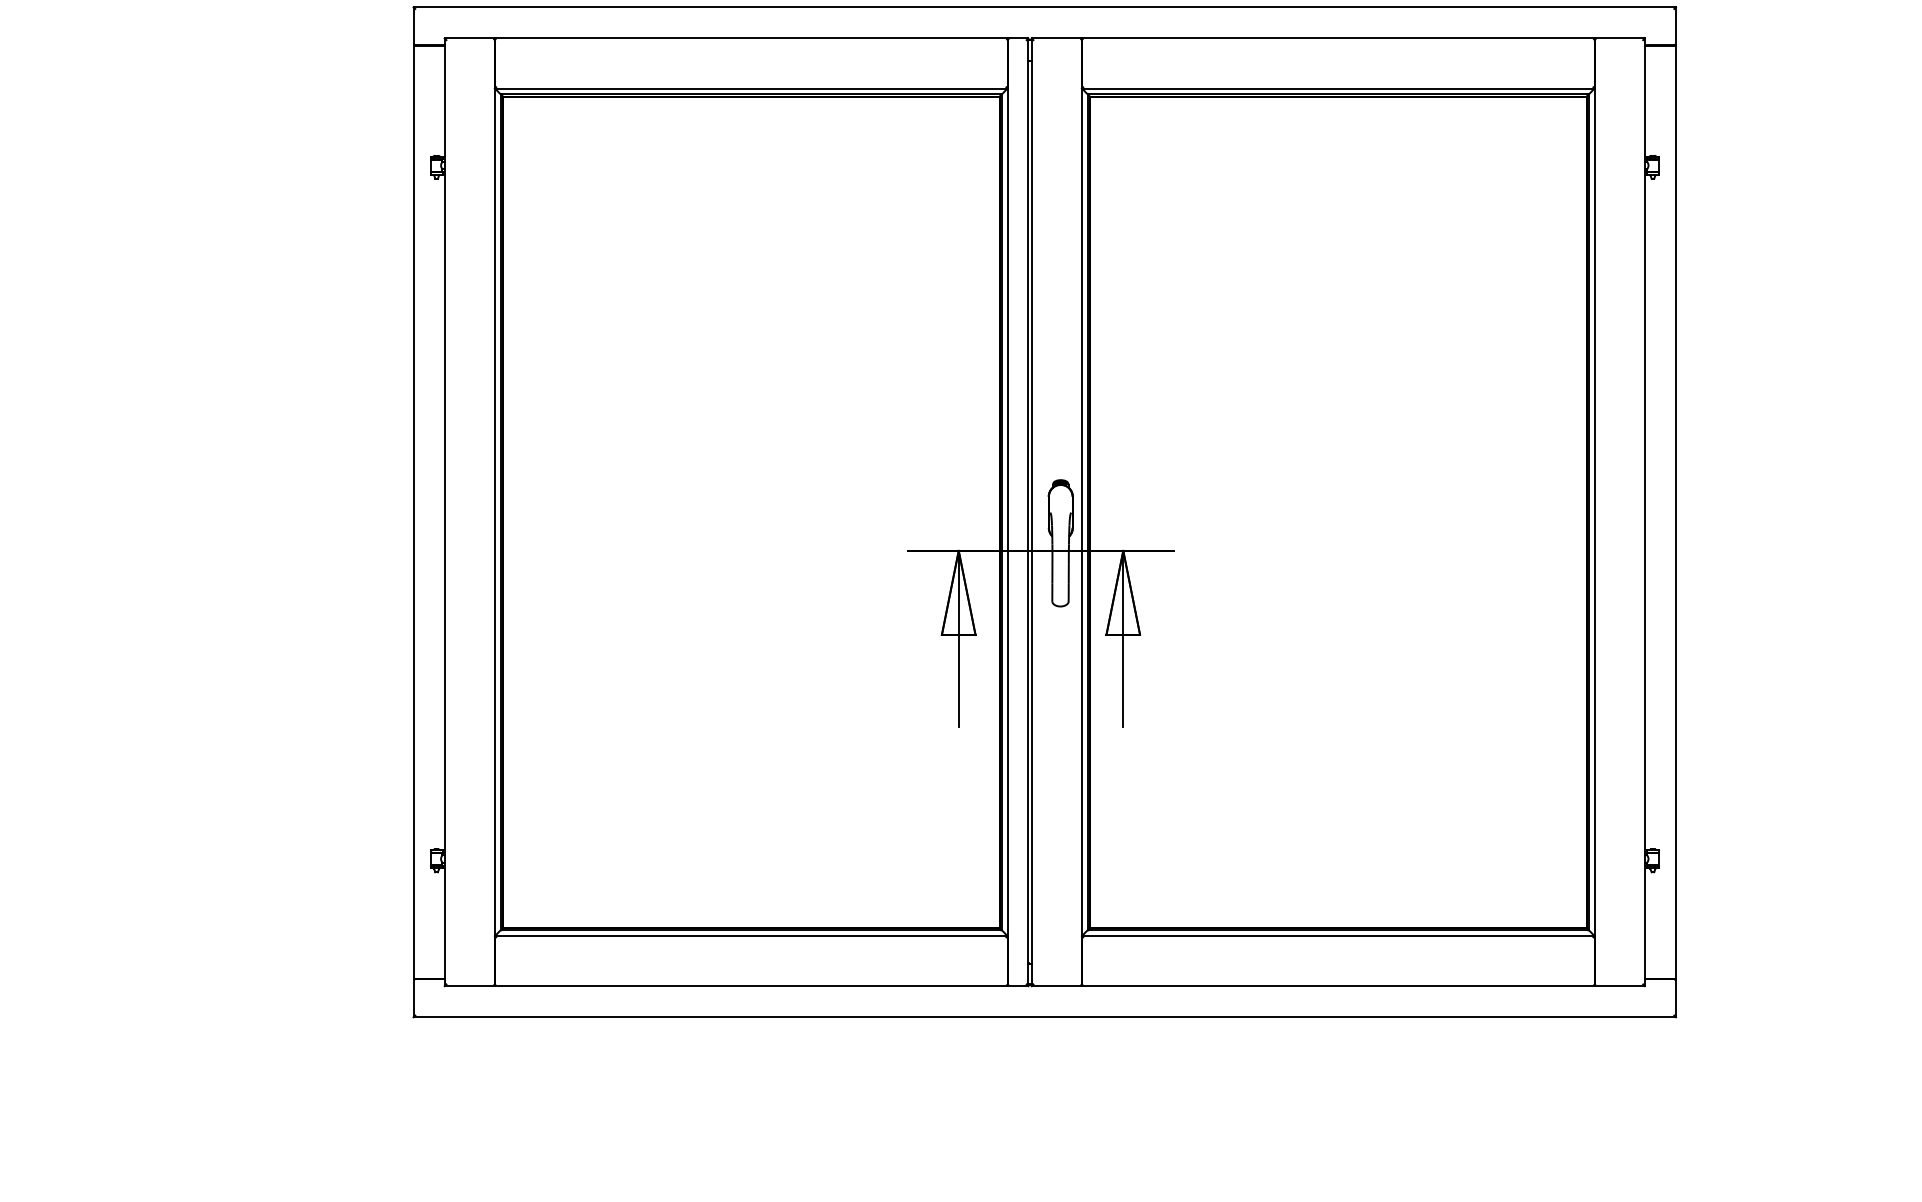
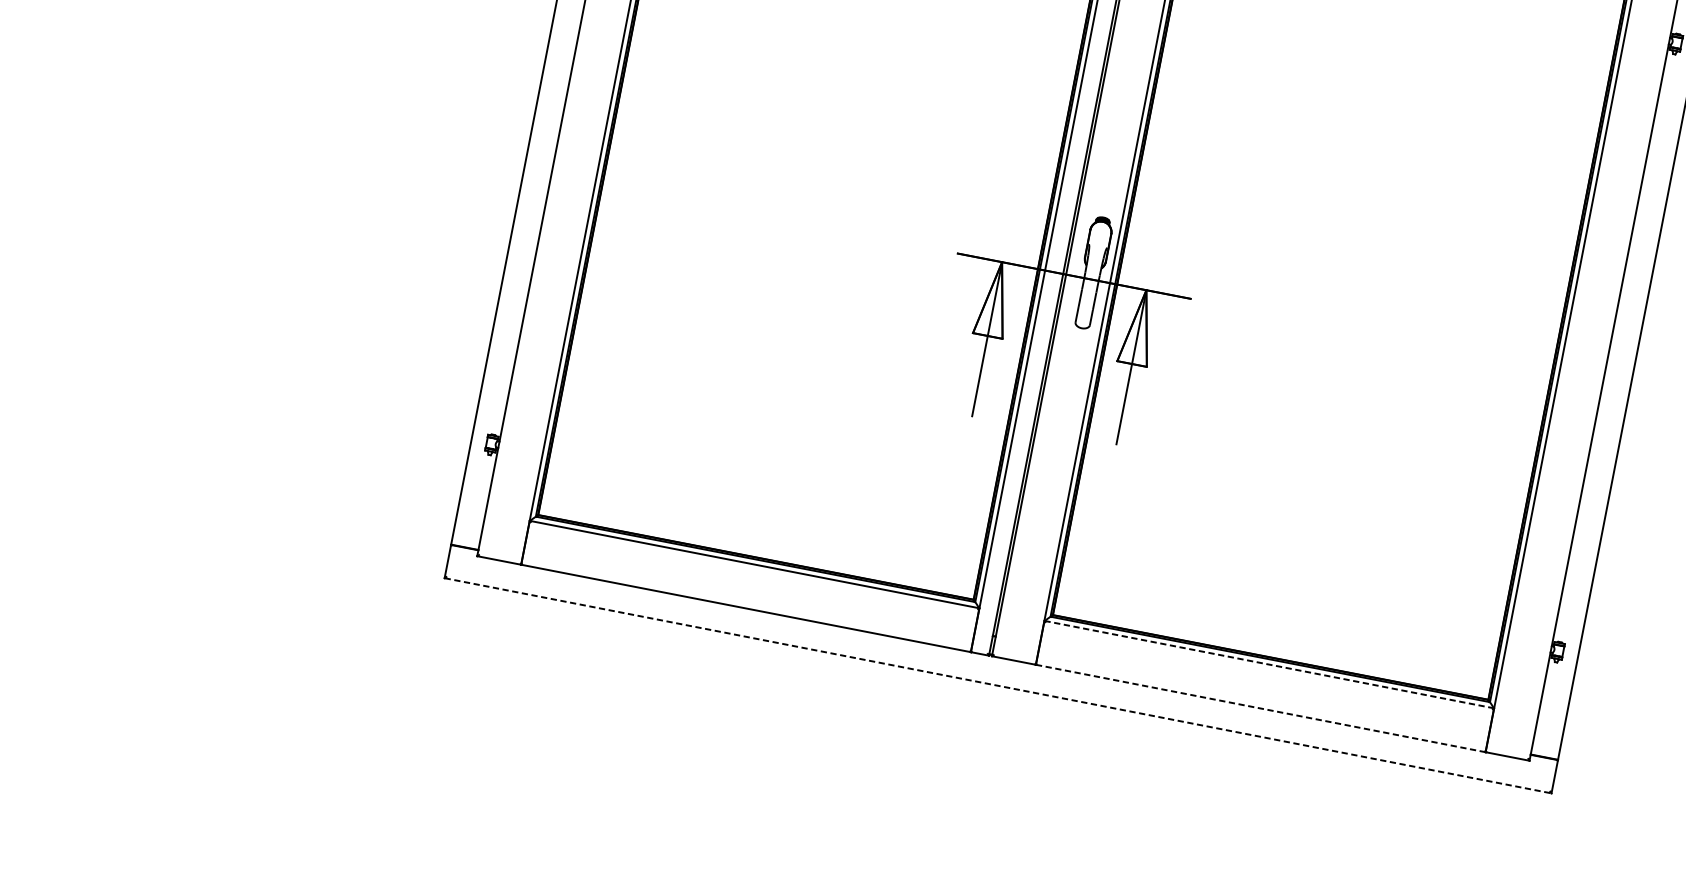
line: (1338, 936) -> (1269, 665), solid -> dashed
line: (1338, 986) -> (1260, 708), solid -> dashed
line: (1045, 1017) -> (998, 686), solid -> dashed

